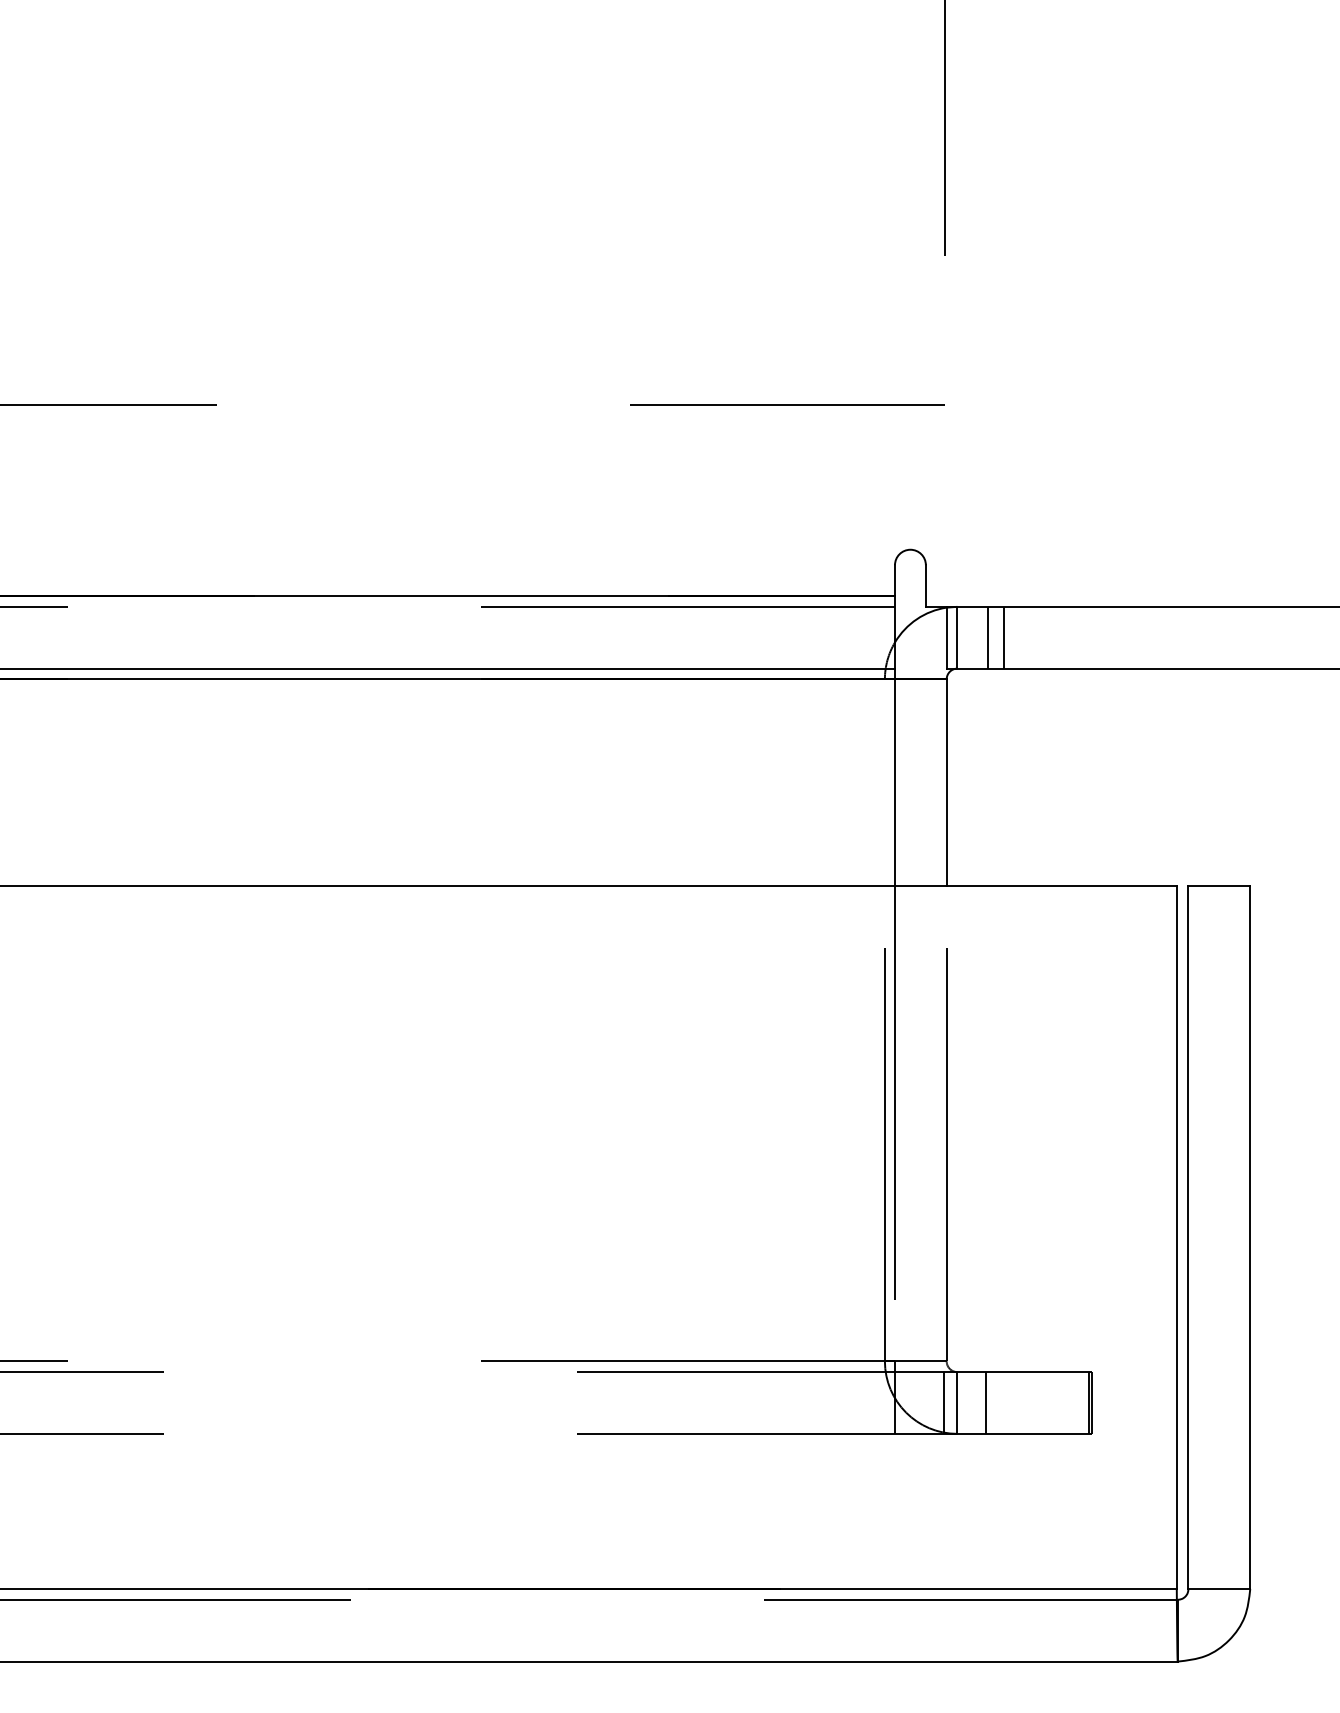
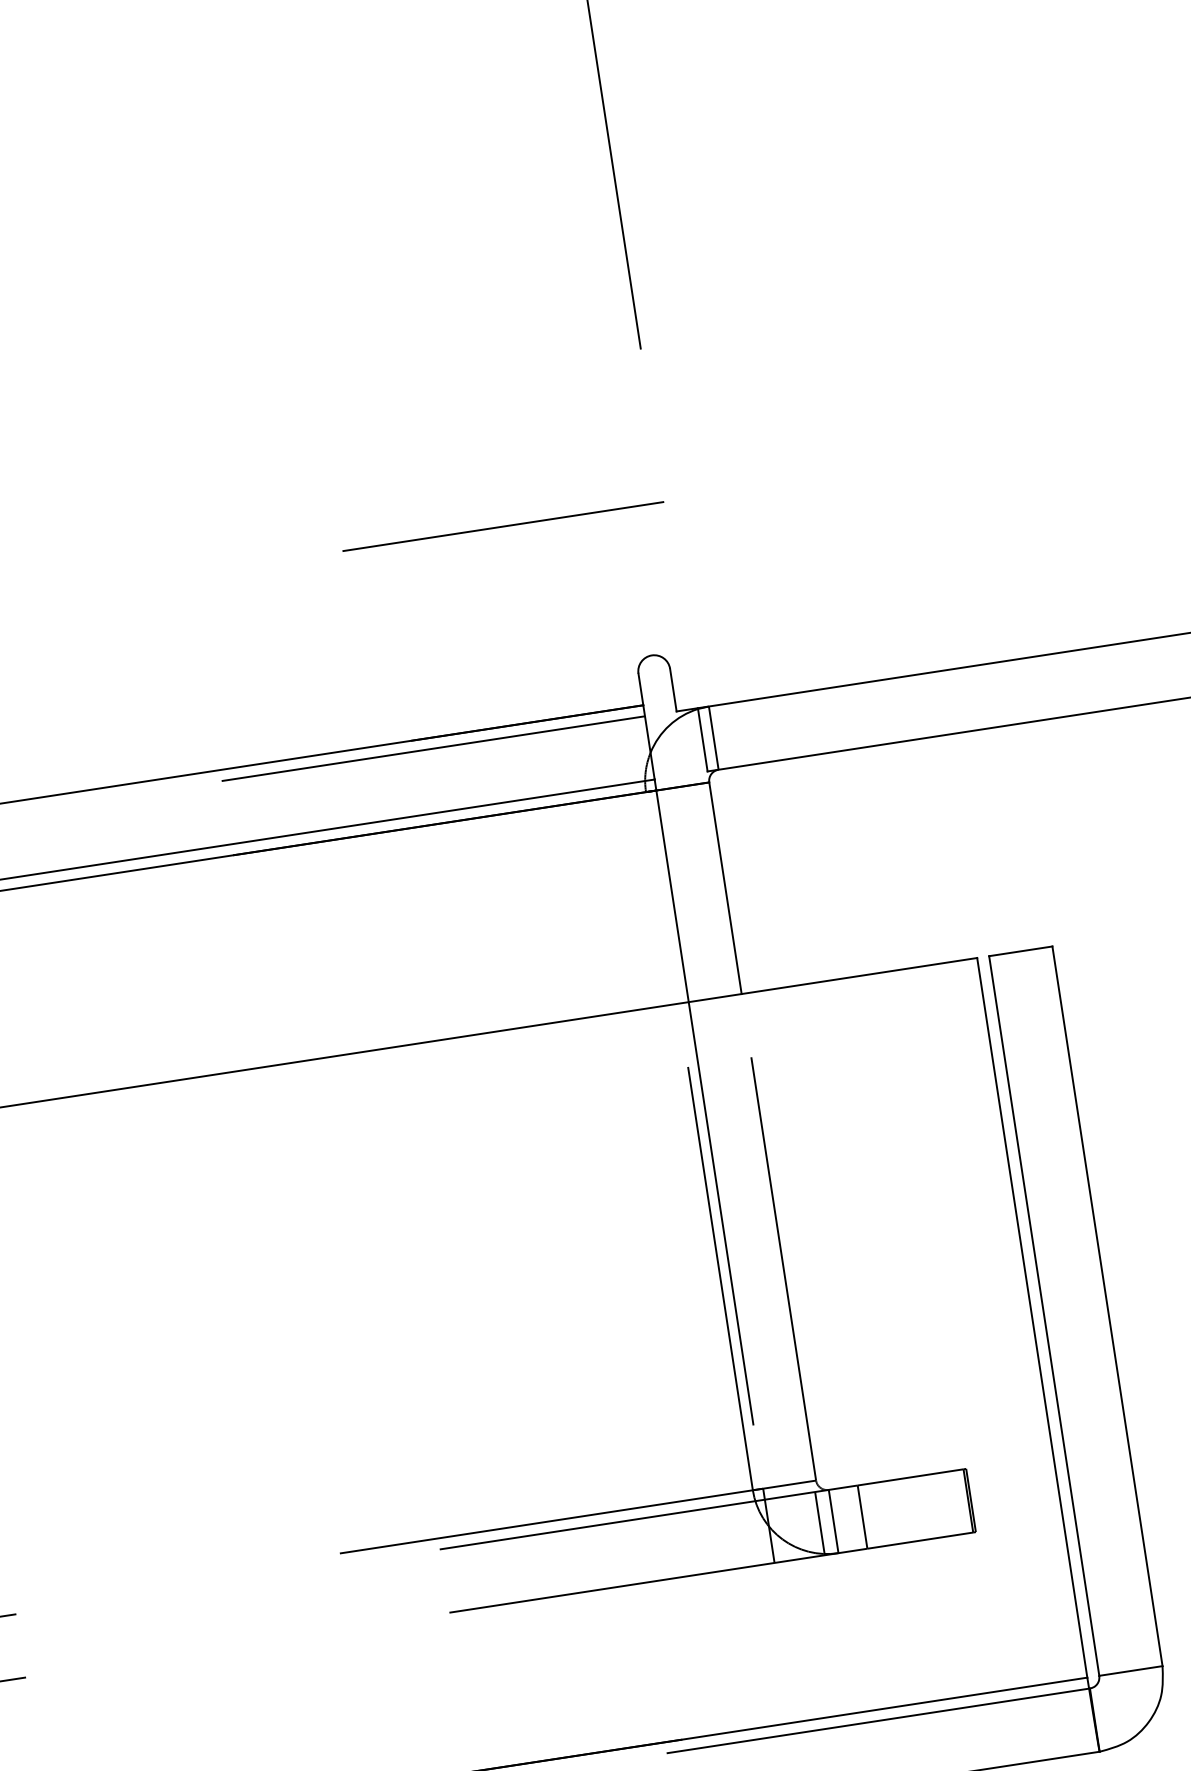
line: (988, 637) -> (745, 733), removed
line: (1003, 637) -> (760, 730), removed

